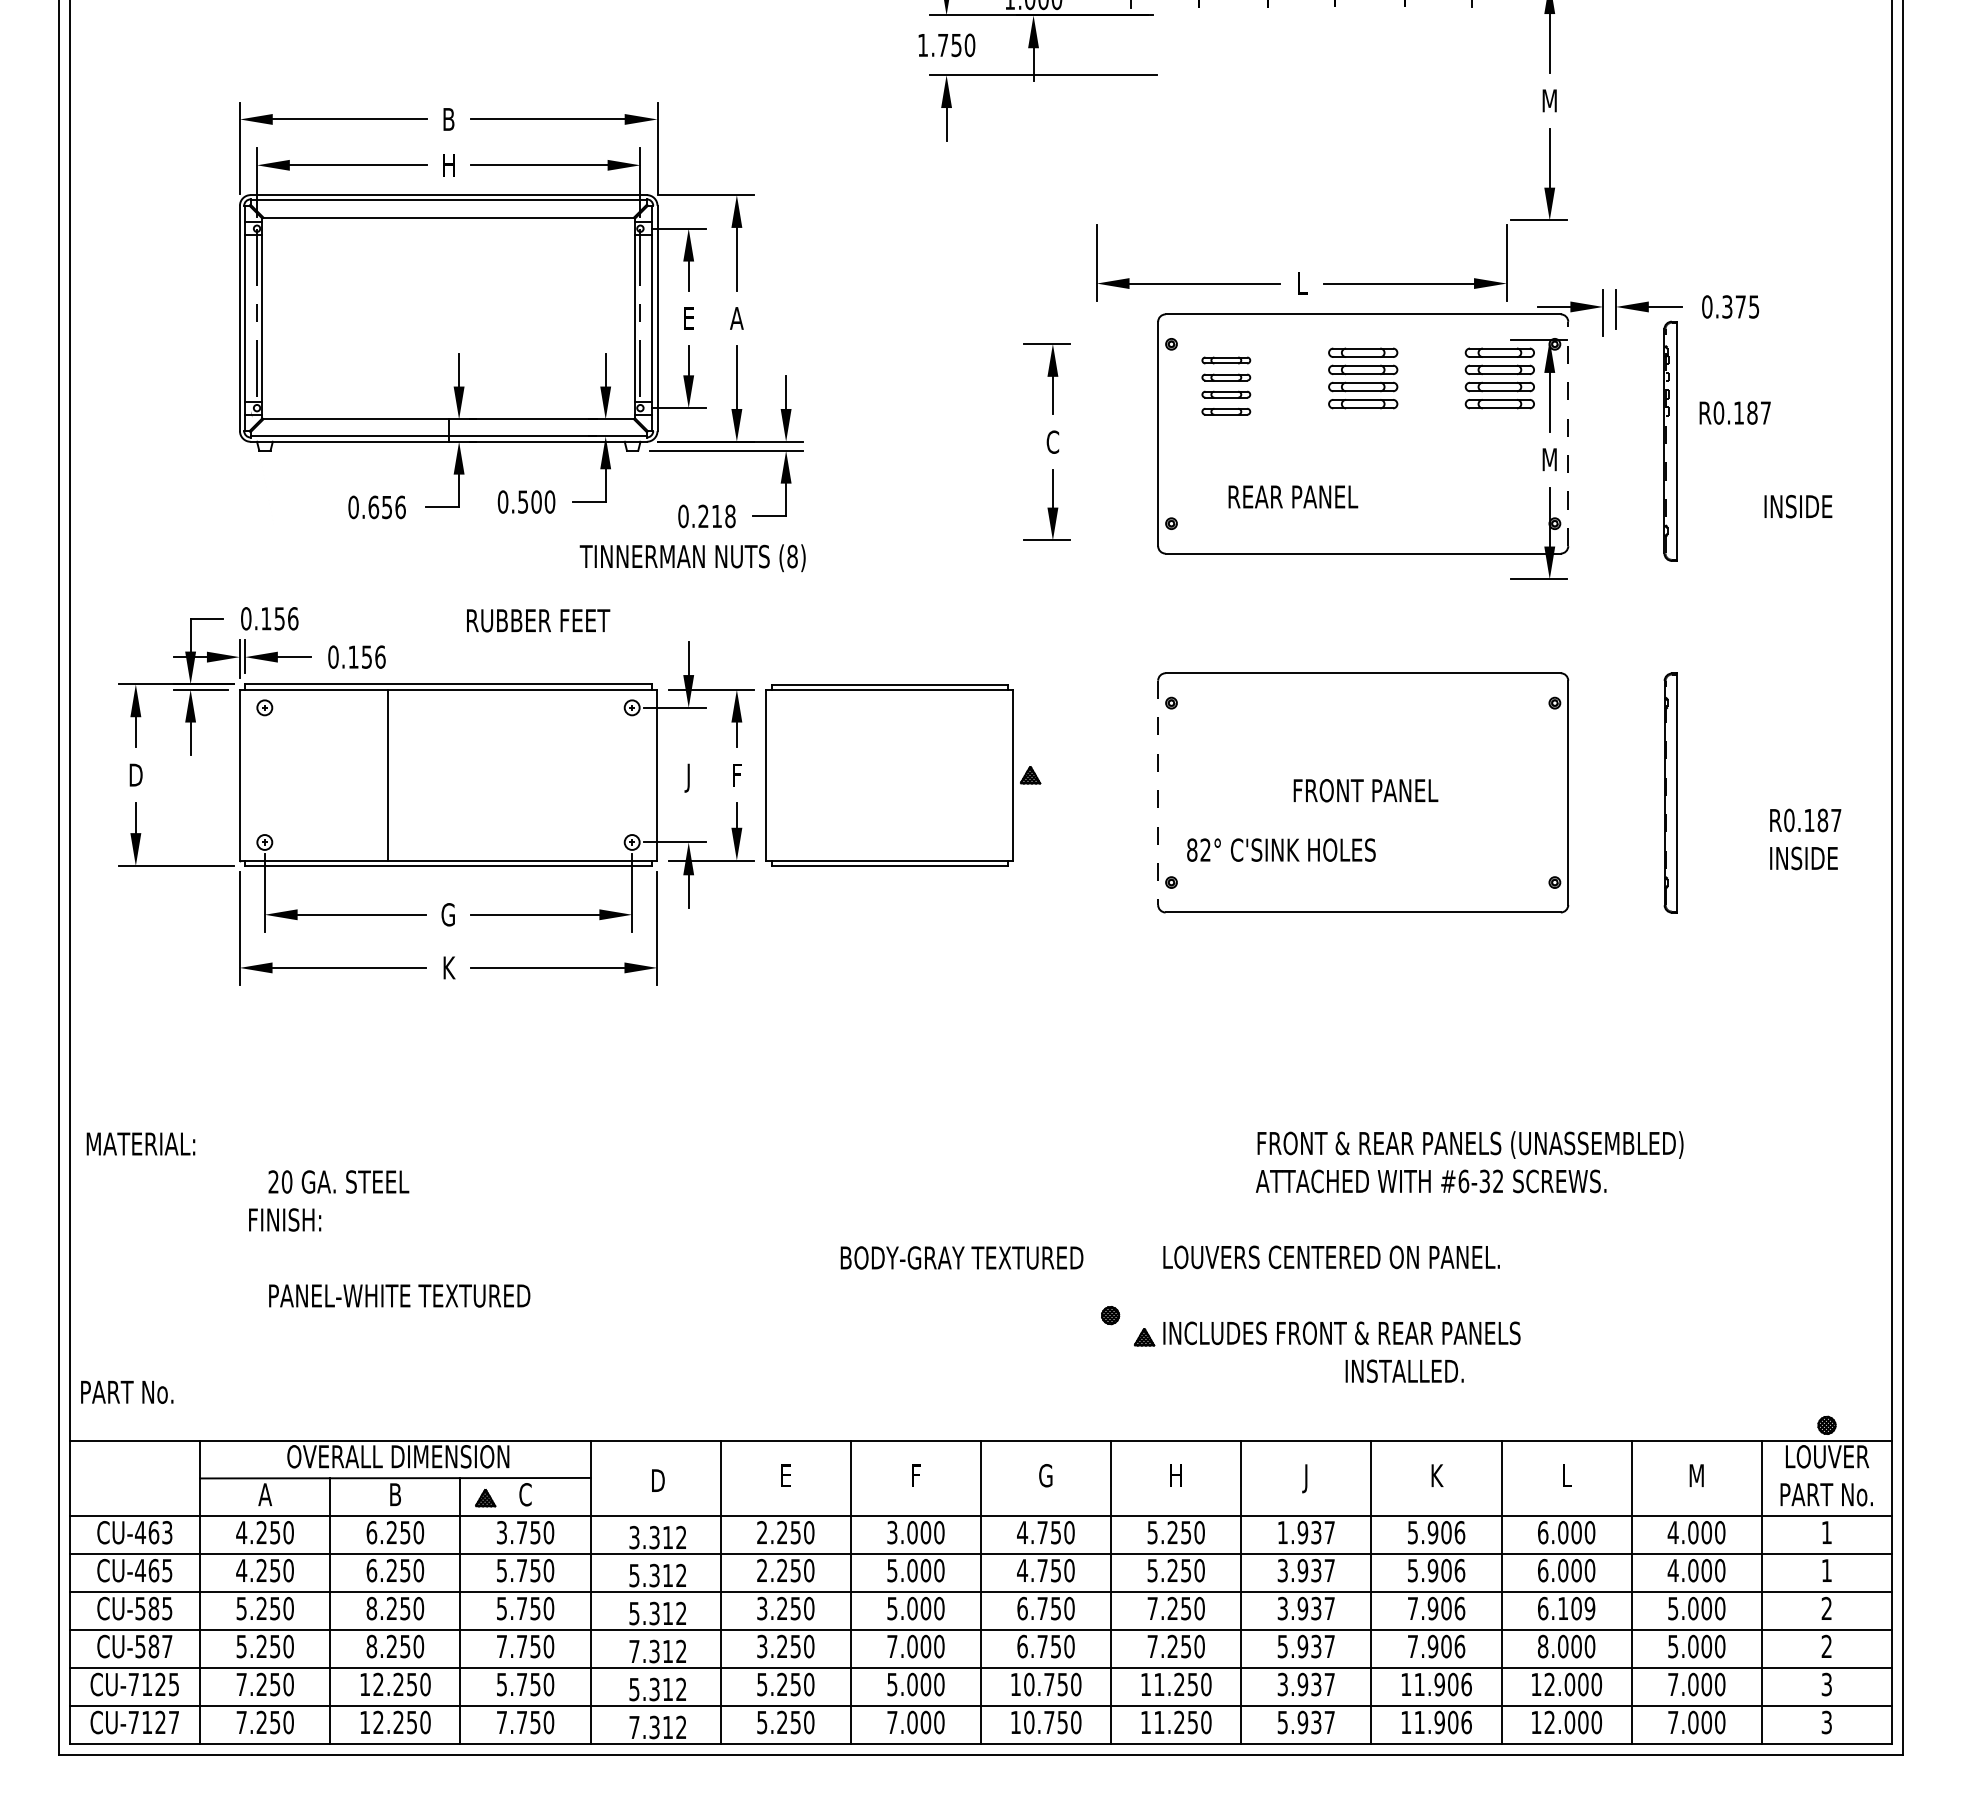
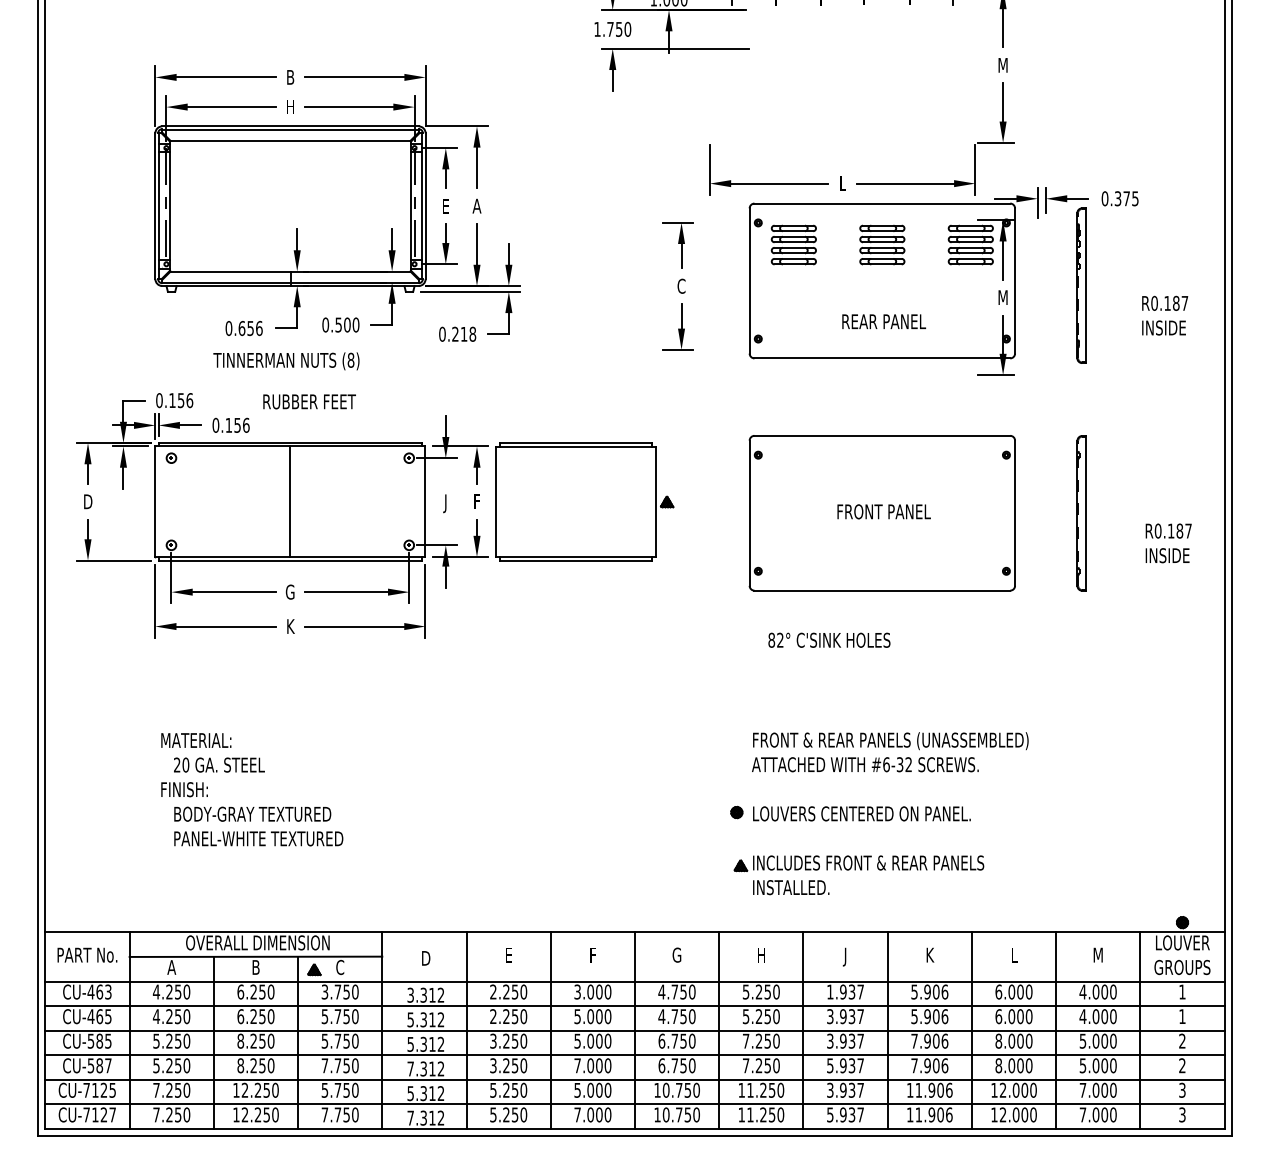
part: (1225, 377) -> (793, 244), size x1.43
text: (1735, 411) -> (1165, 302), moved
line: (1568, 434) -> (1015, 281), dashed -> solid
text: (1293, 496) -> (884, 321), moved
text: (692, 558) -> (286, 361), moved
text: (538, 620) -> (309, 401), moved
line: (388, 774) -> (290, 501), moved
line: (1157, 793) -> (749, 513), dashed -> solid
text: (1281, 848) -> (829, 639), moved
text: (141, 1143) -> (196, 740), moved
text: (1470, 1162) -> (890, 752), moved
text: (961, 1256) -> (252, 813), moved
part: (1110, 1315) -> (736, 812), moved
text: (1405, 1371) -> (791, 887), moved
text: (127, 1391) -> (87, 954), moved
text: (1826, 1494) -> (1182, 967), PART No. -> GROUPS
text: (1565, 1607) -> (1013, 1040), 6.109 -> 8.000

